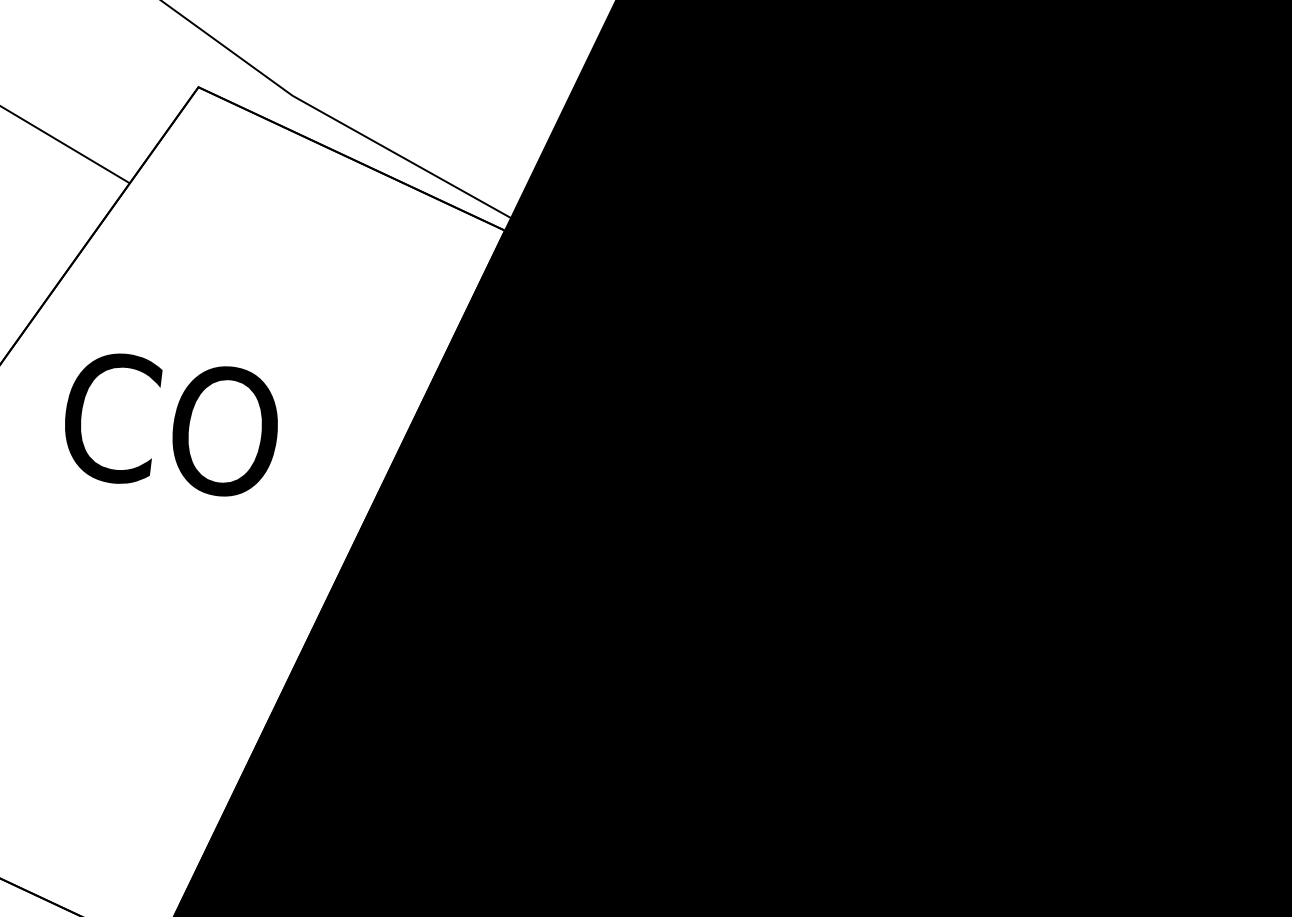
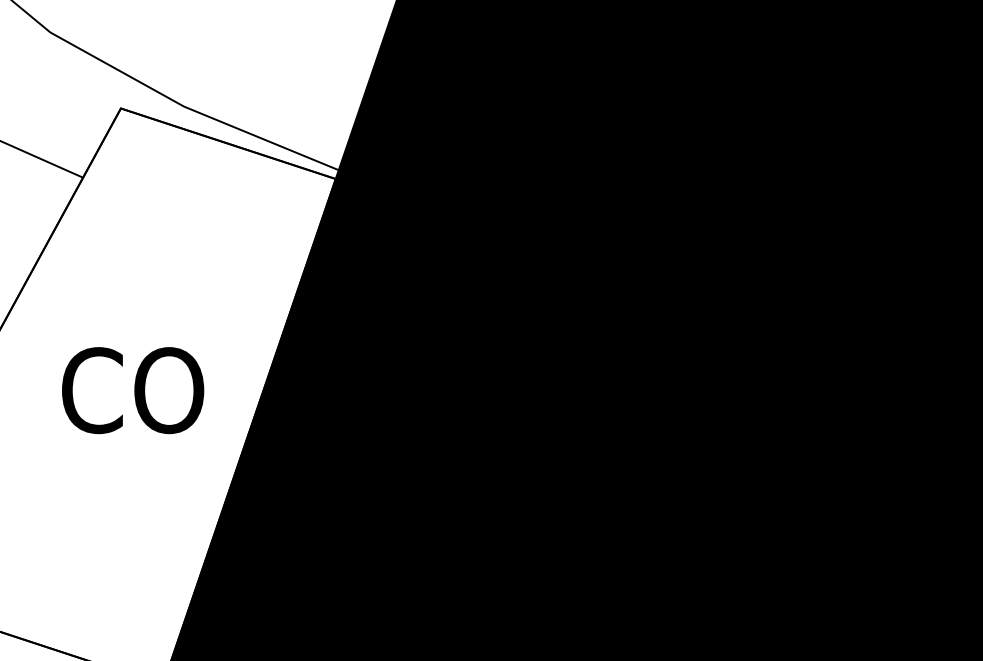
text: (172, 424) -> (133, 390), moved

